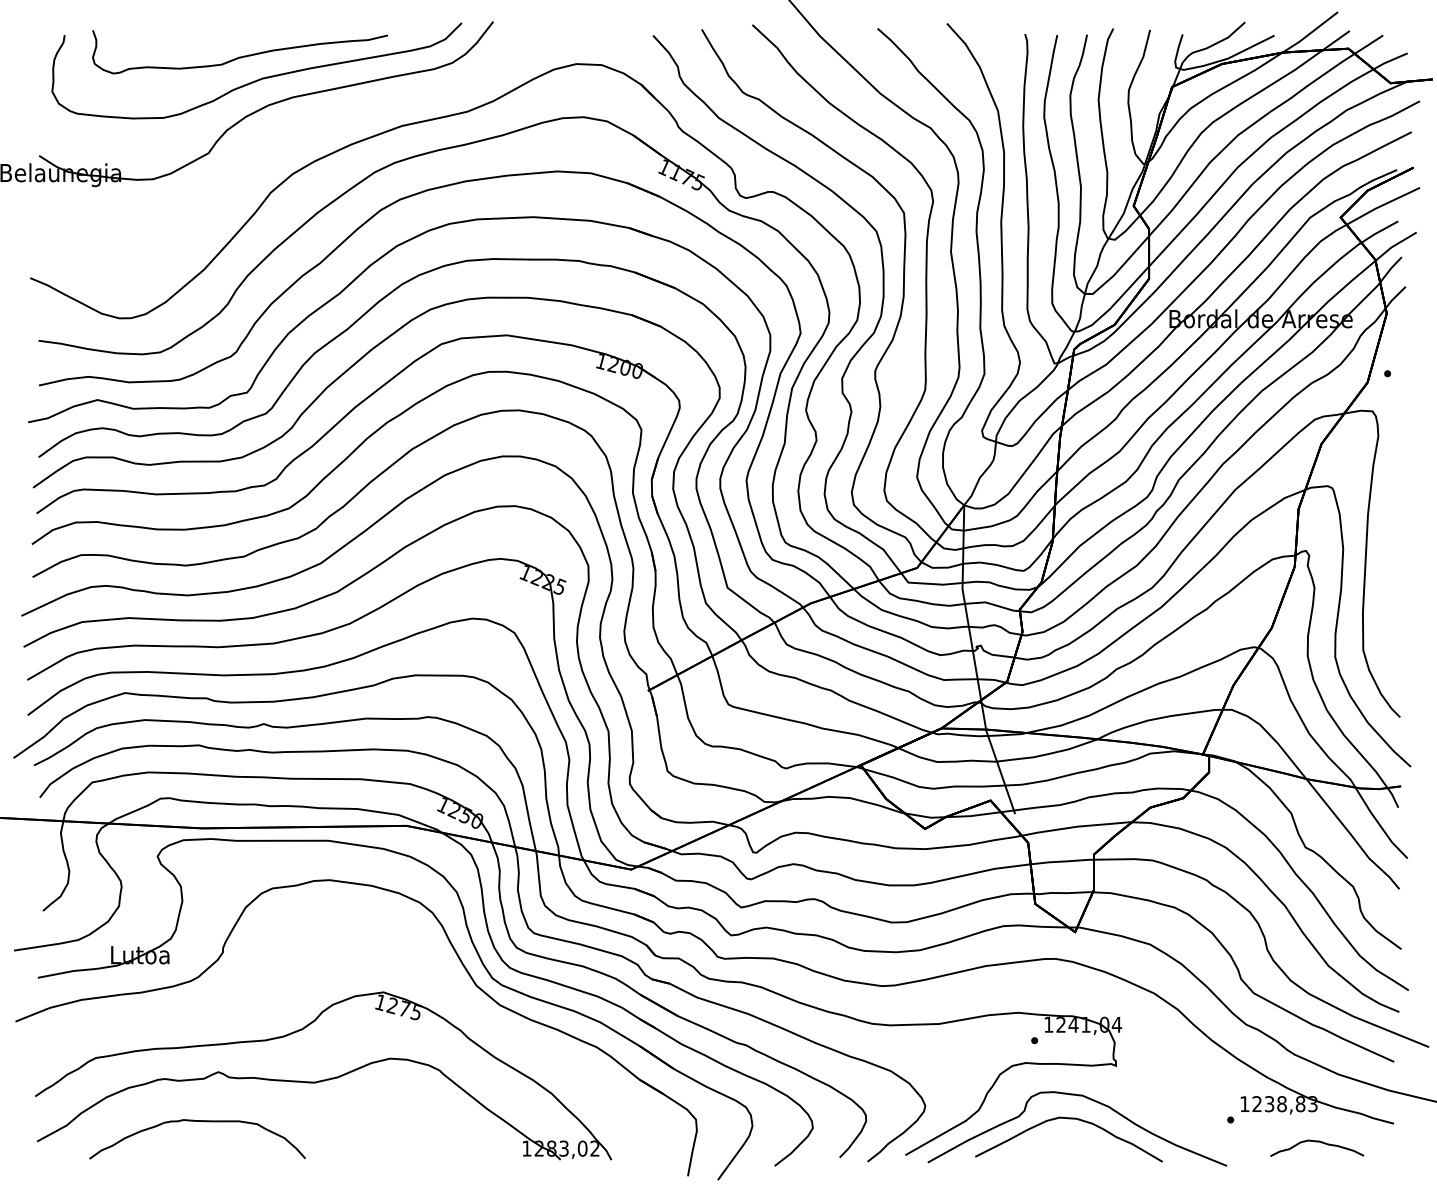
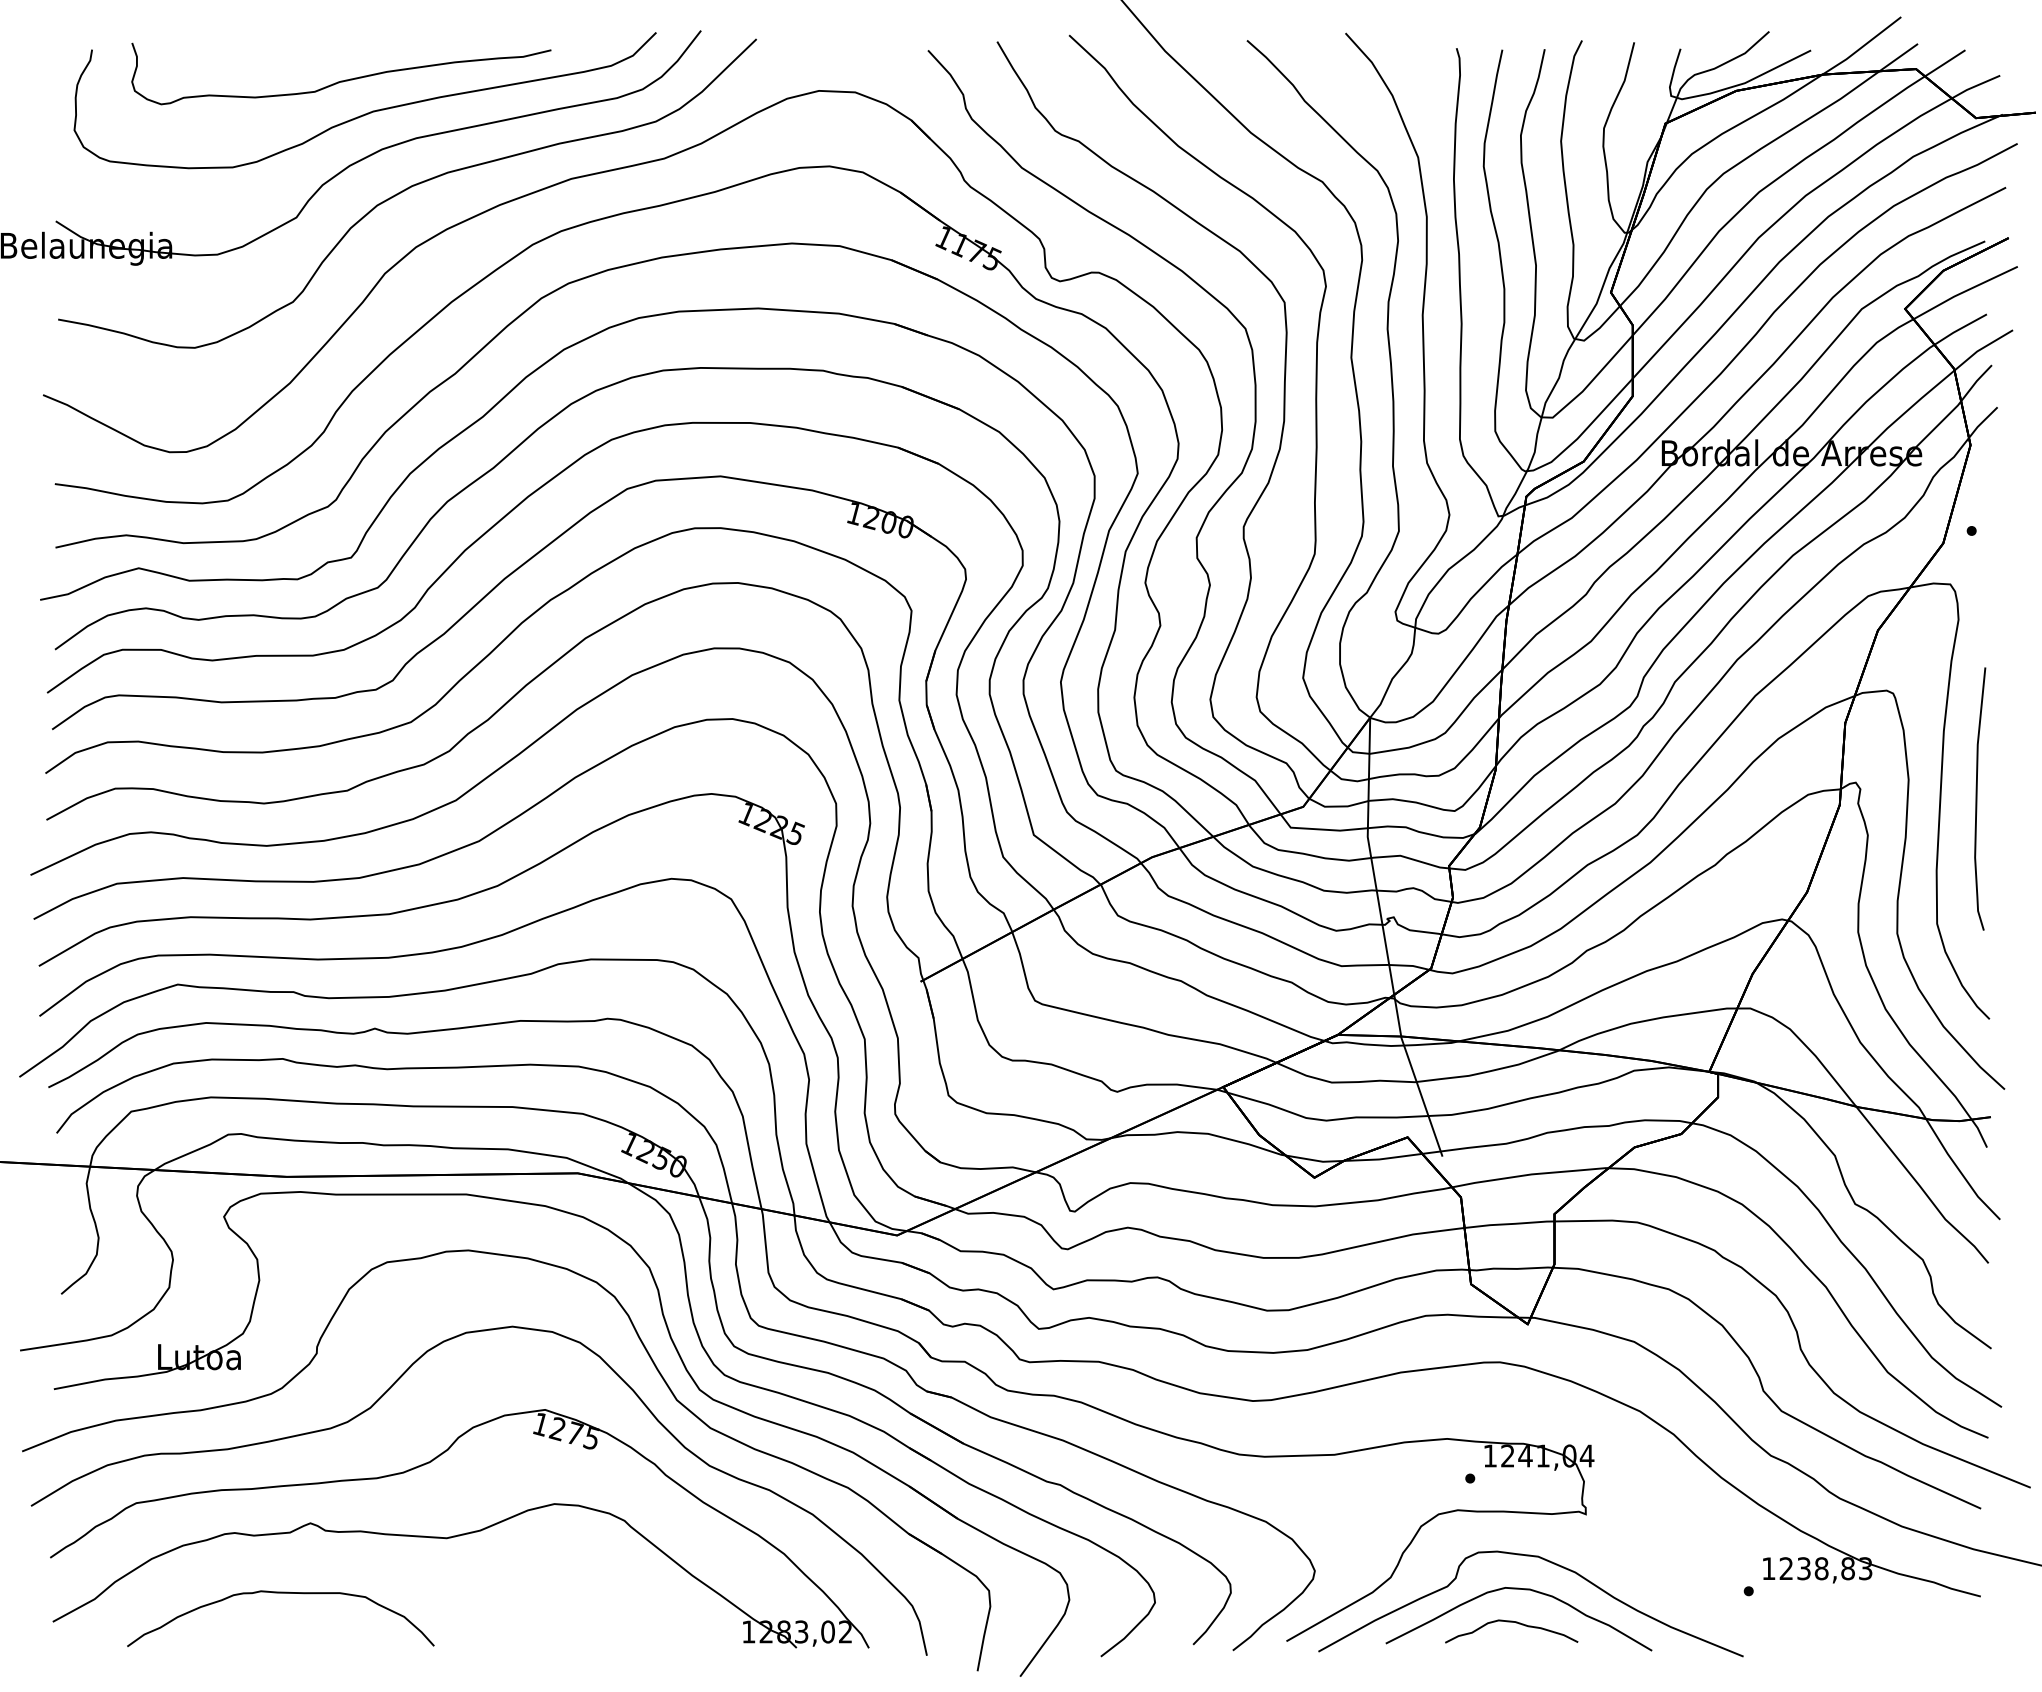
curve: (286, 134) -> (406, 190), added
curve: (1391, 562) -> (1977, 798), added
curve: (270, 982) -> (384, 1395), added
curve: (1317, 1142) -> (1511, 1622), moved

